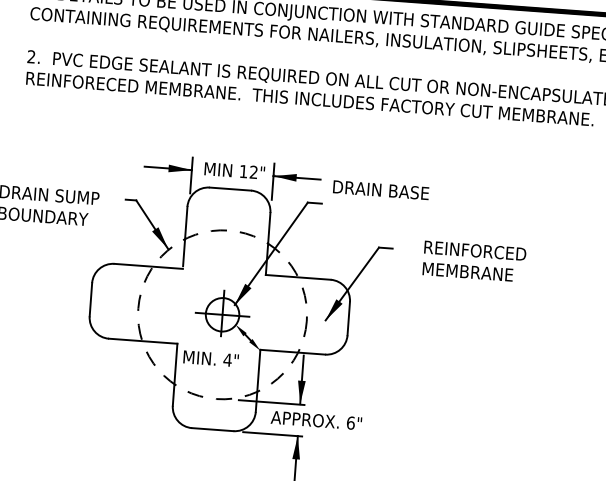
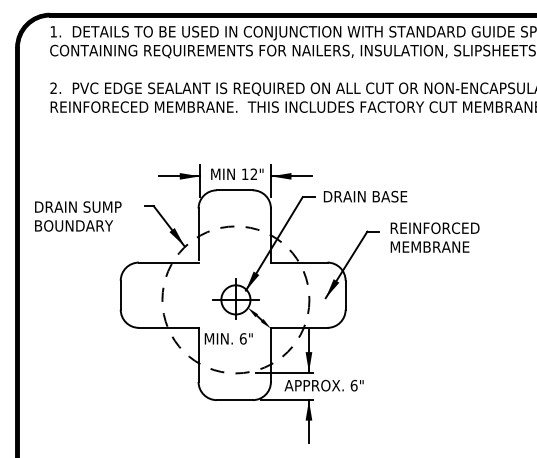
text: (381, 189) -> (365, 196), moved
text: (473, 261) -> (434, 237), moved
text: (226, 359) -> (242, 338), 4" -> 6"

